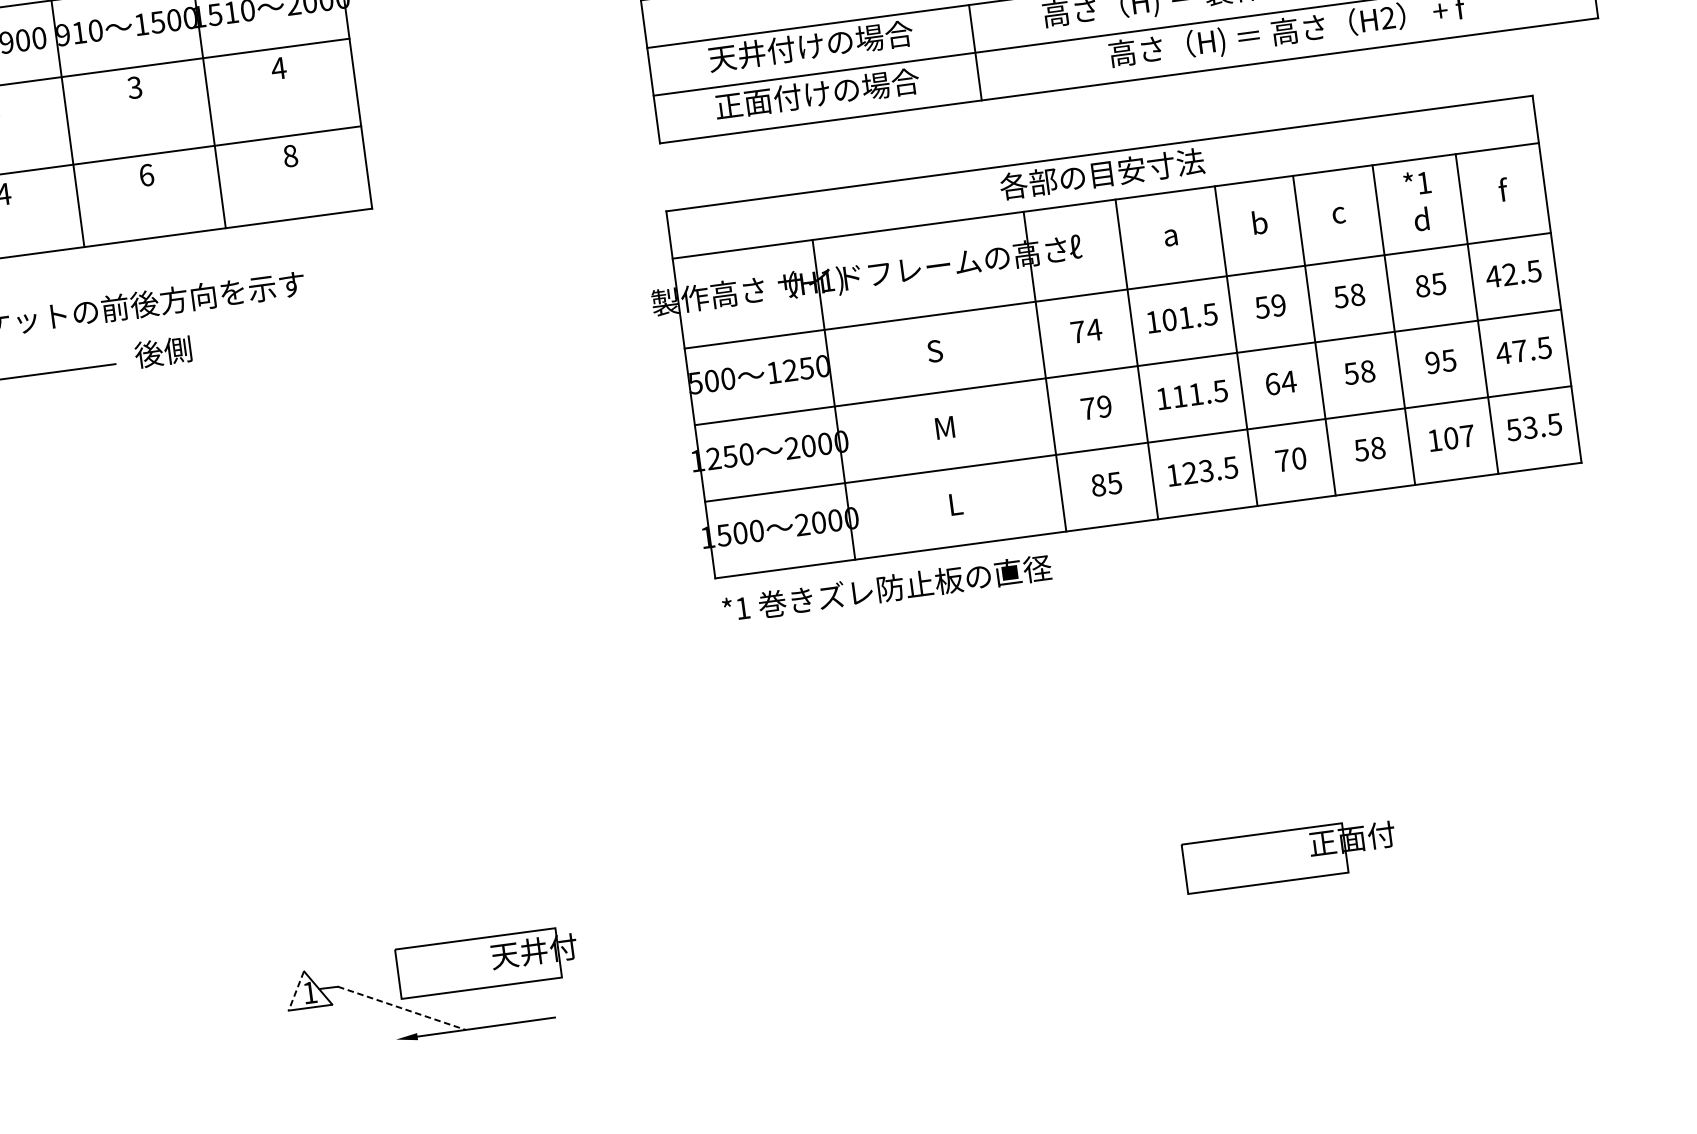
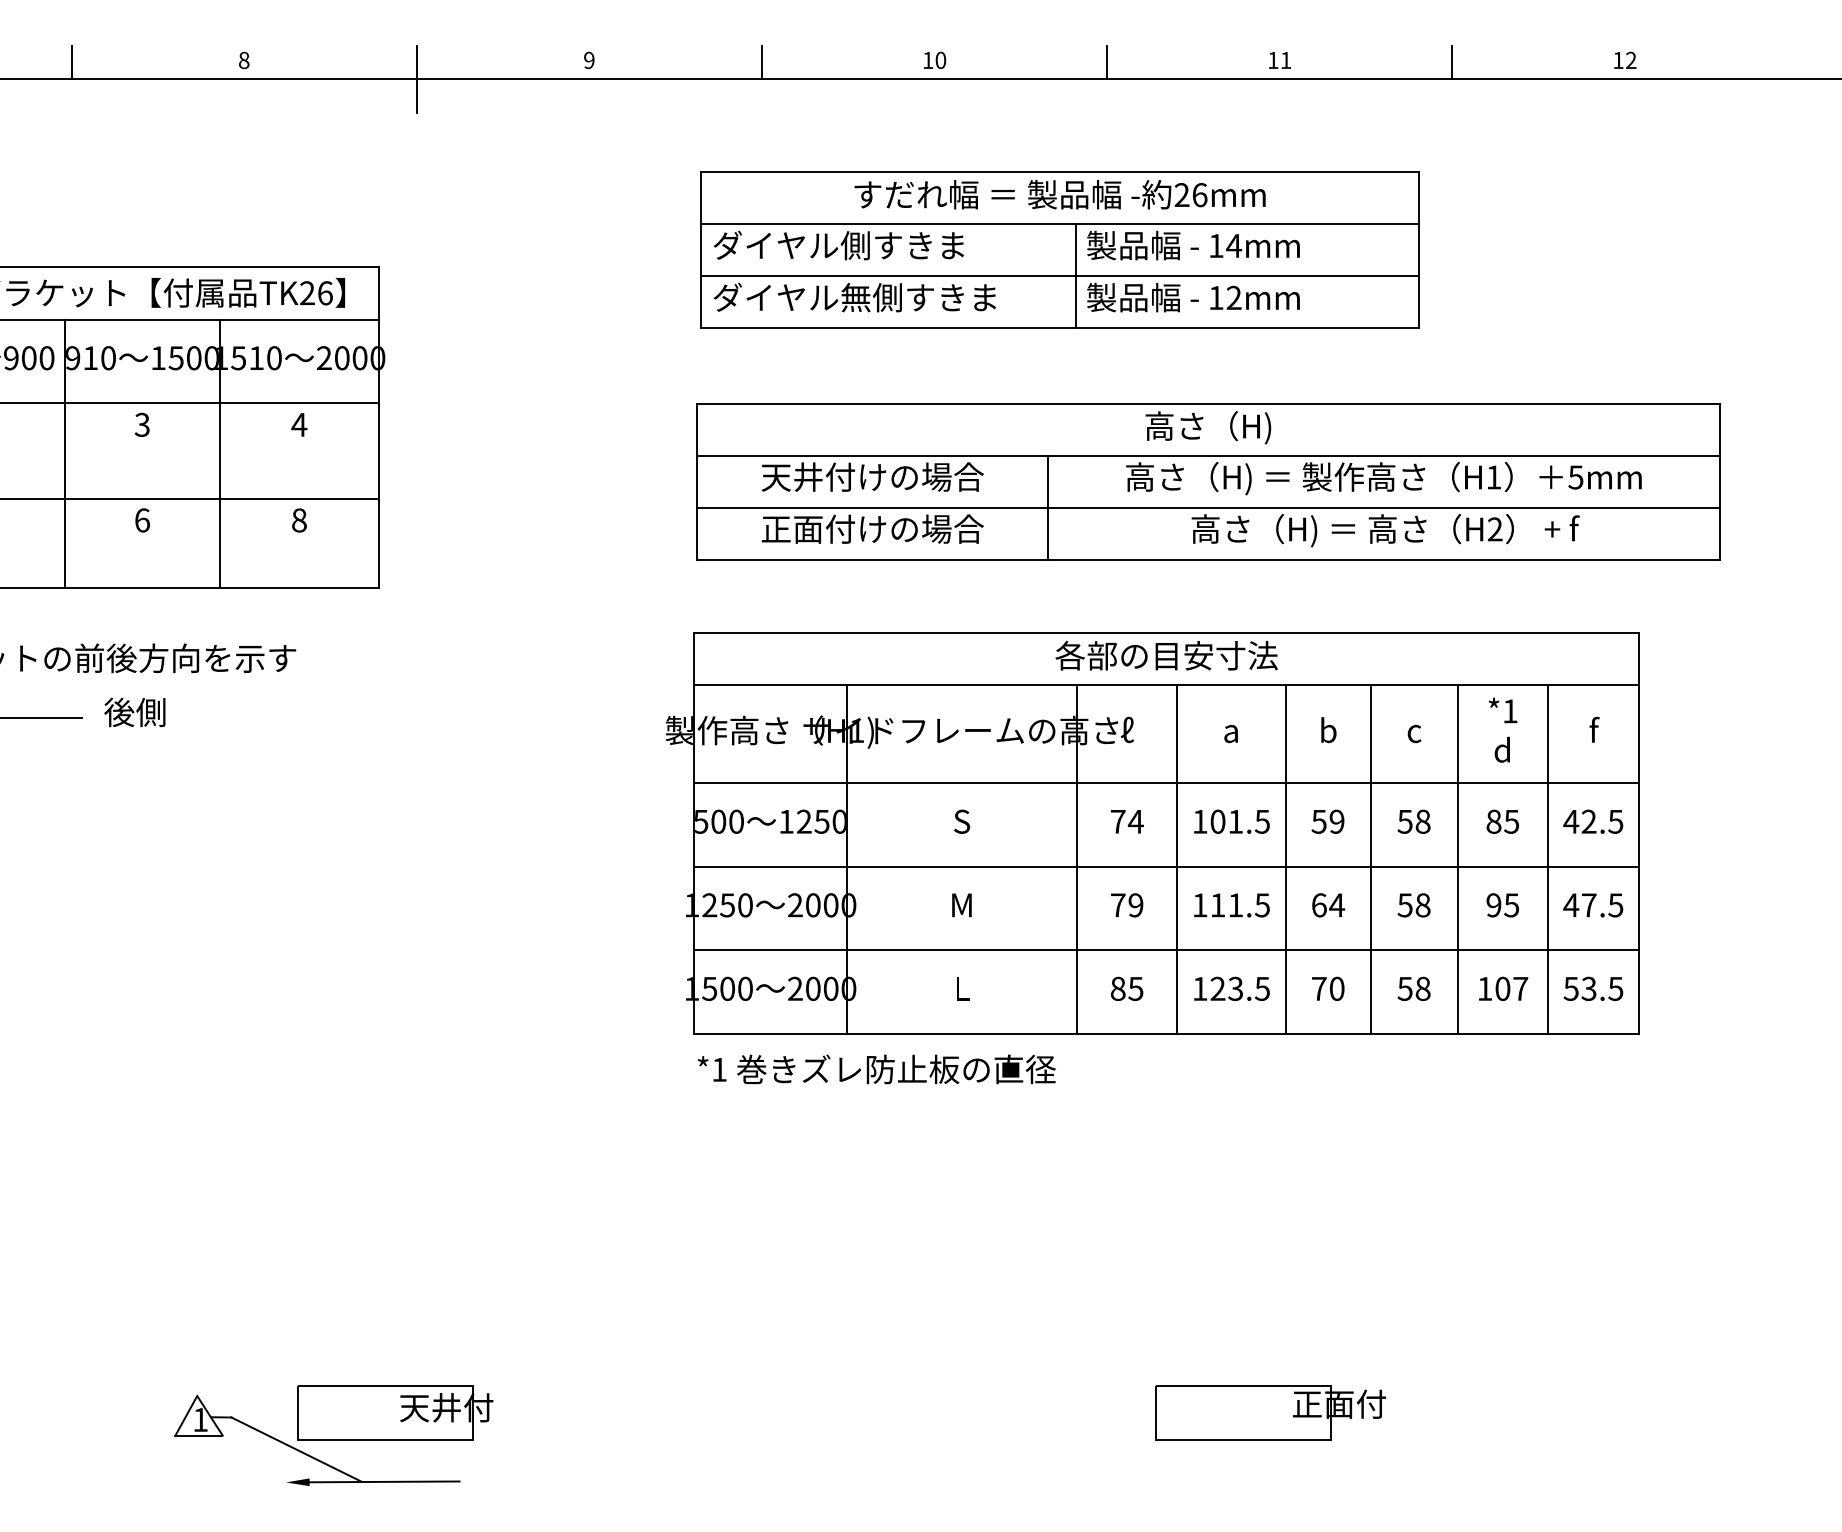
line: (296, 991) -> (186, 1416), dashed -> solid
line: (401, 1008) -> (296, 1449), dashed -> solid

